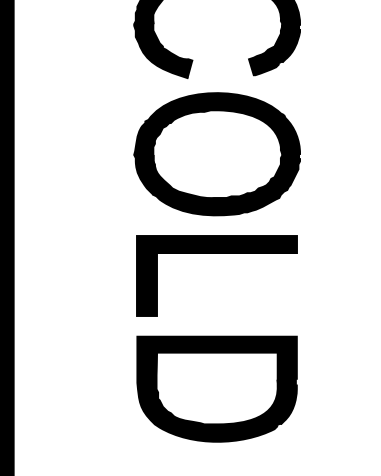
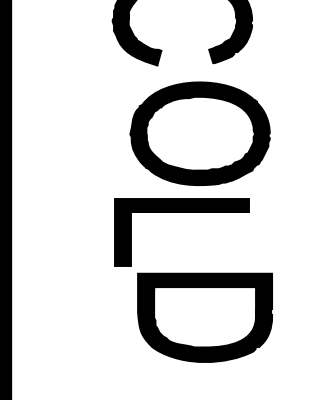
part: (216, 154) -> (199, 134), moved
part: (216, 388) -> (204, 317), moved

